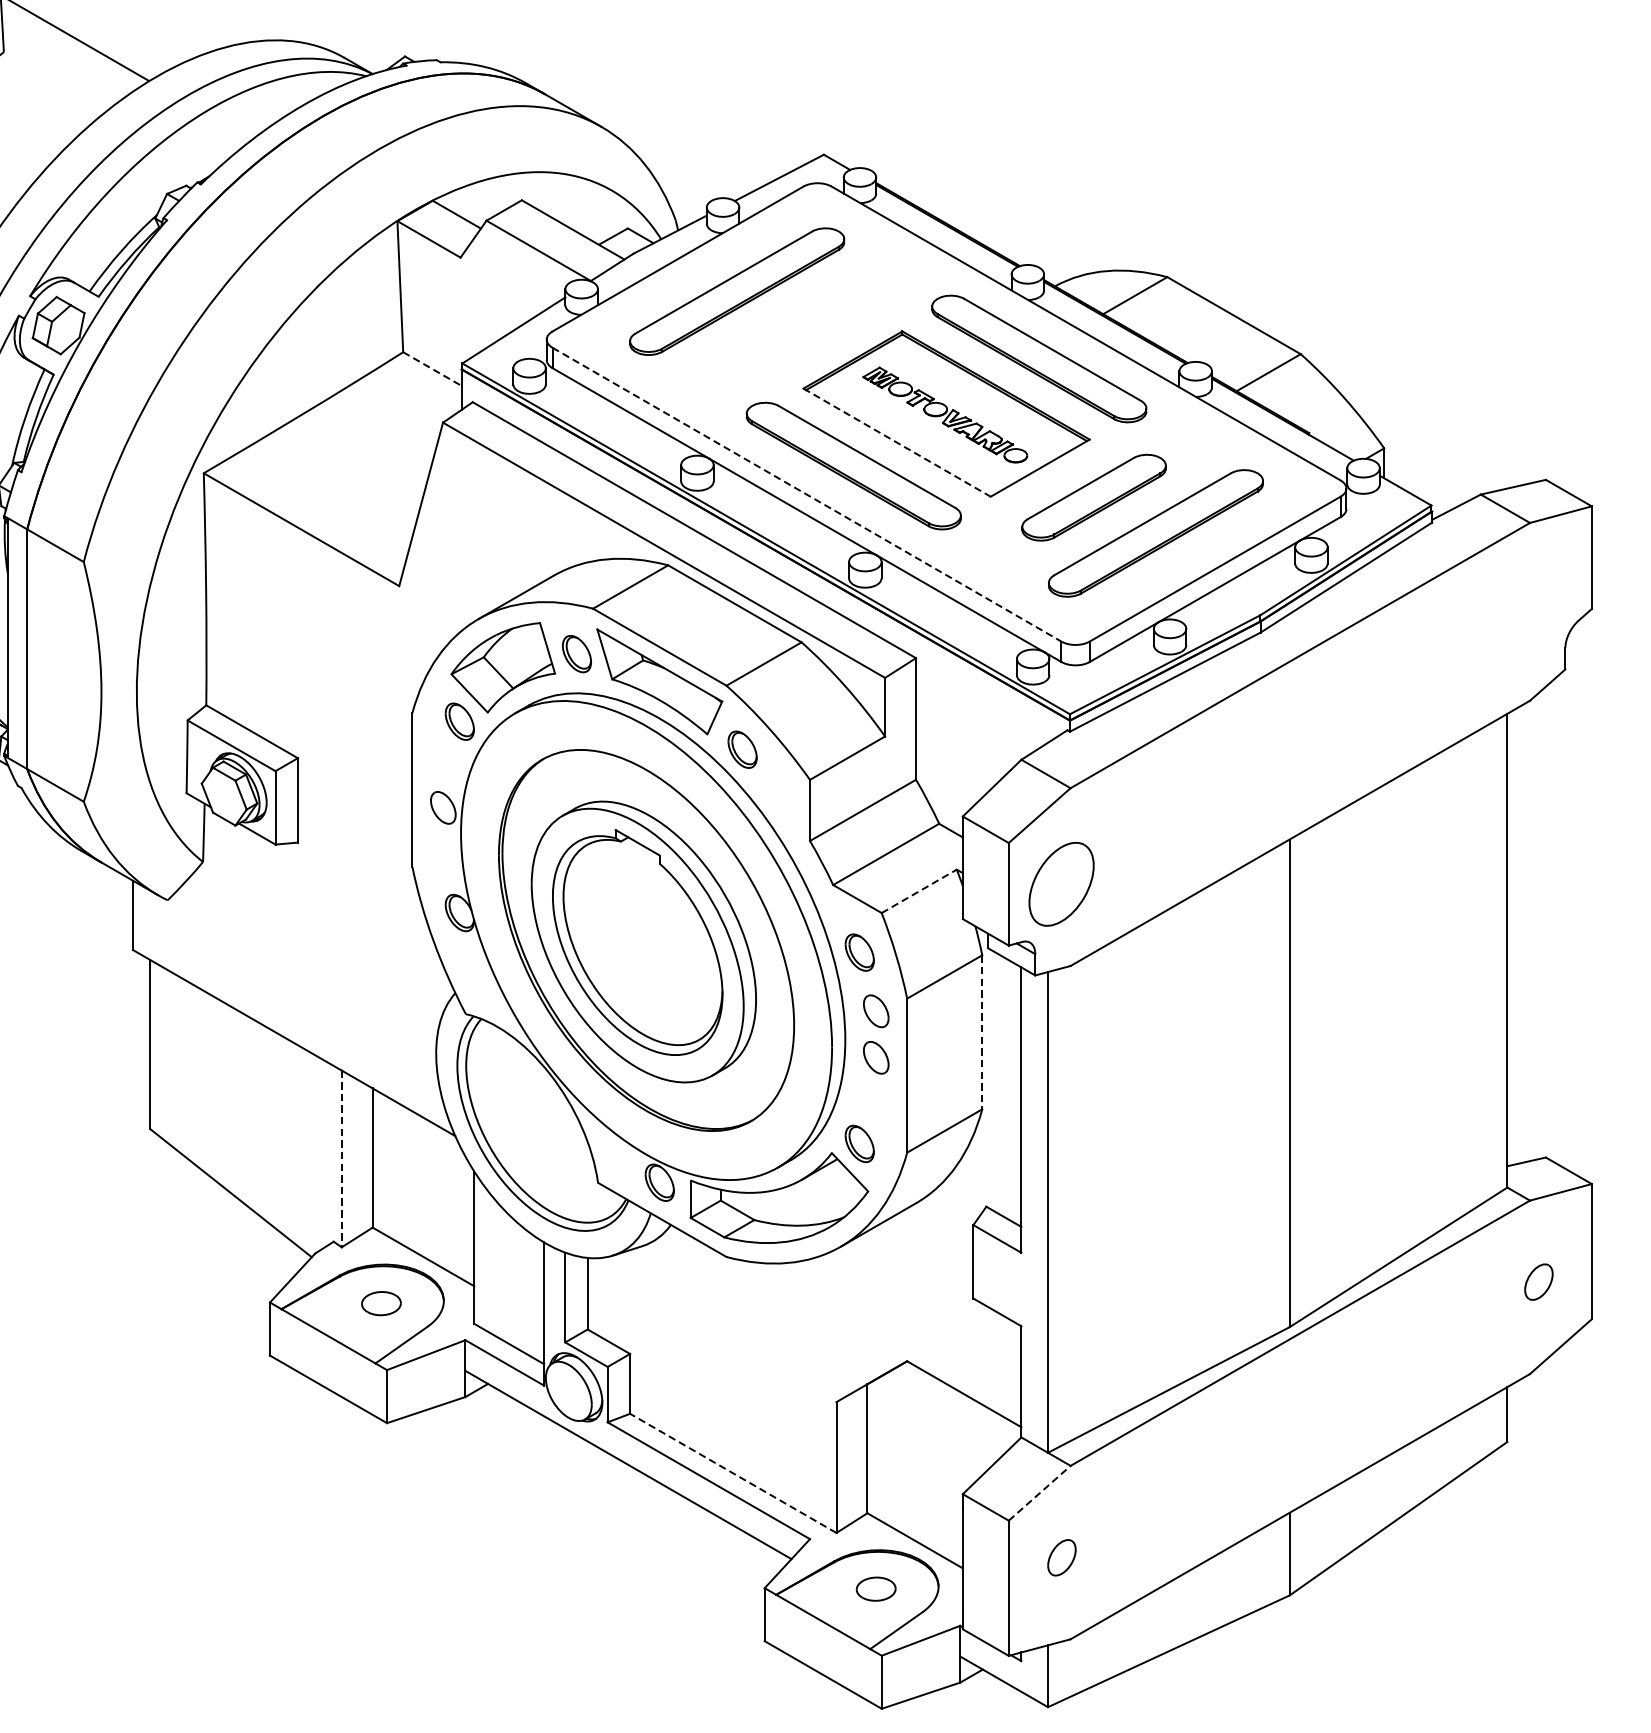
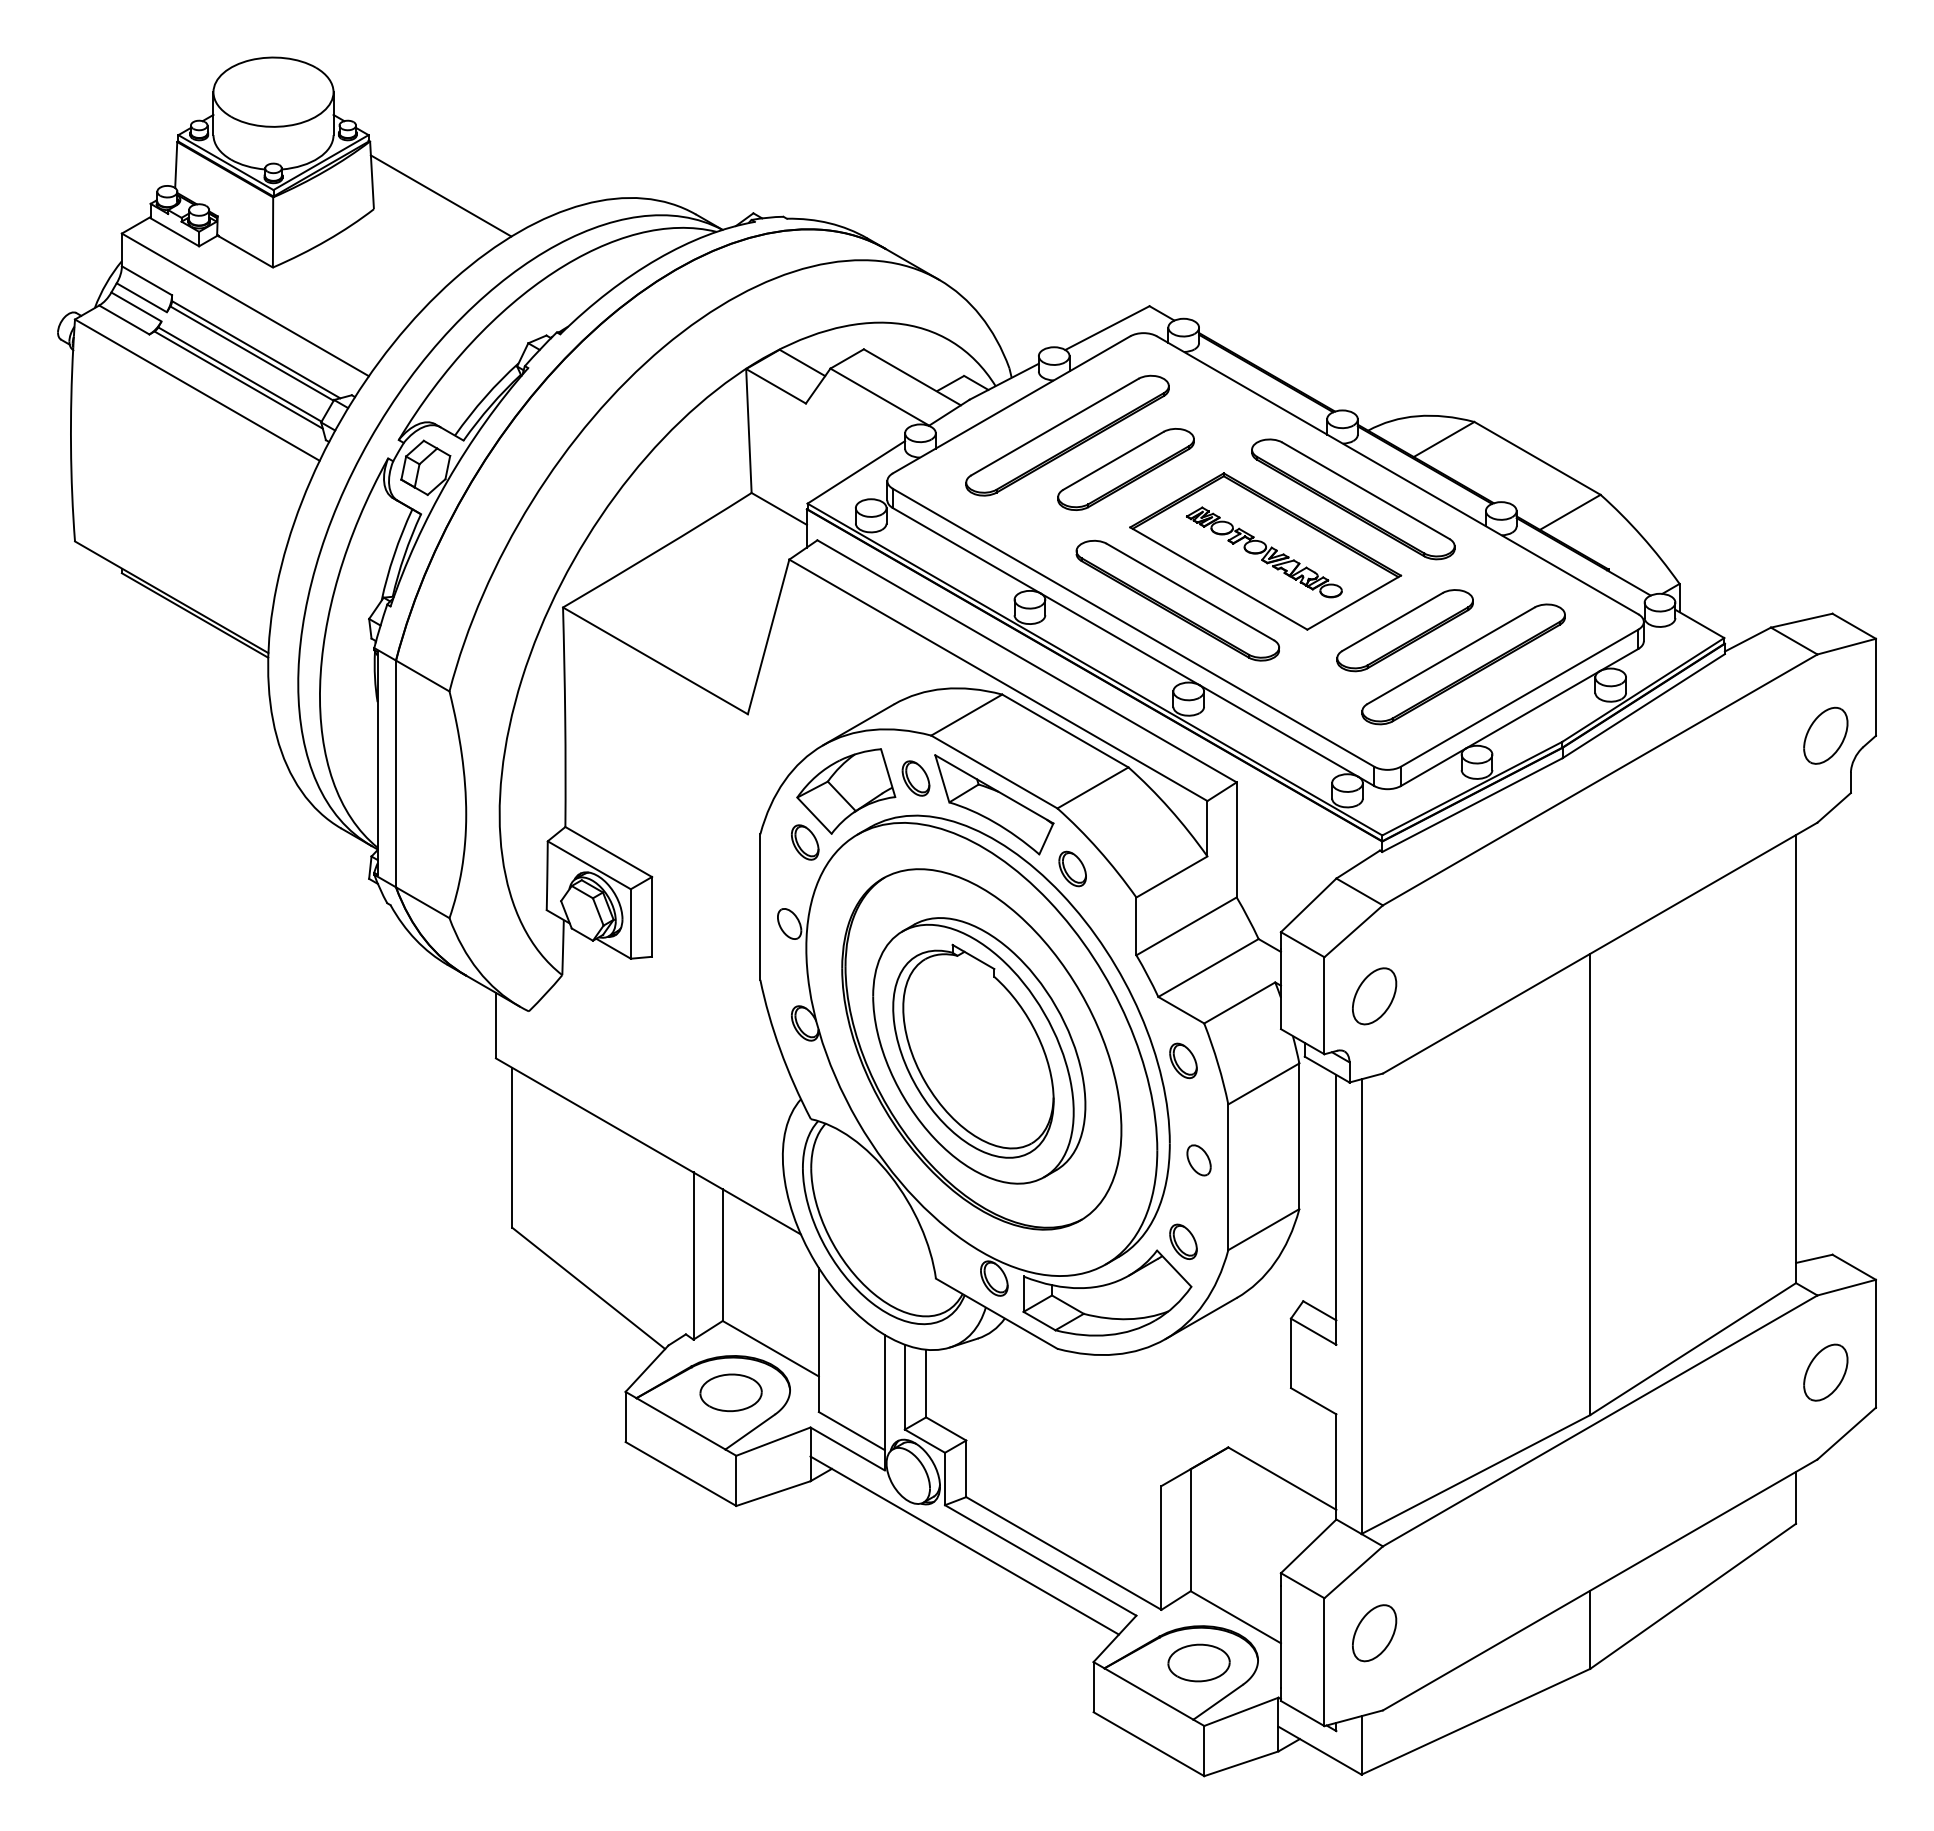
part: (798, 327) -> (1125, 469), added
line: (432, 368) -> (779, 508), dashed -> solid
line: (897, 442) -> (1219, 578), dashed -> solid
line: (806, 494) -> (1133, 627), dashed -> solid
part: (1538, 608) -> (1825, 735), added
part: (1061, 884) -> (1374, 996), size x0.71
line: (920, 890) -> (1240, 1002), dashed -> solid
part: (875, 1011) -> (1198, 1116), removed
line: (982, 1032) -> (1299, 1136), dashed -> solid
line: (341, 1159) -> (693, 1256), dashed -> solid
part: (1538, 1282) -> (1825, 1372), size x1.67
part: (380, 1303) -> (730, 1392), size x1.67
line: (732, 1473) -> (1063, 1553), dashed -> solid
line: (1040, 1492) -> (1354, 1571), dashed -> solid
part: (1061, 1557) -> (1374, 1633), size x1.67
part: (875, 1588) -> (1198, 1662), size x1.67

